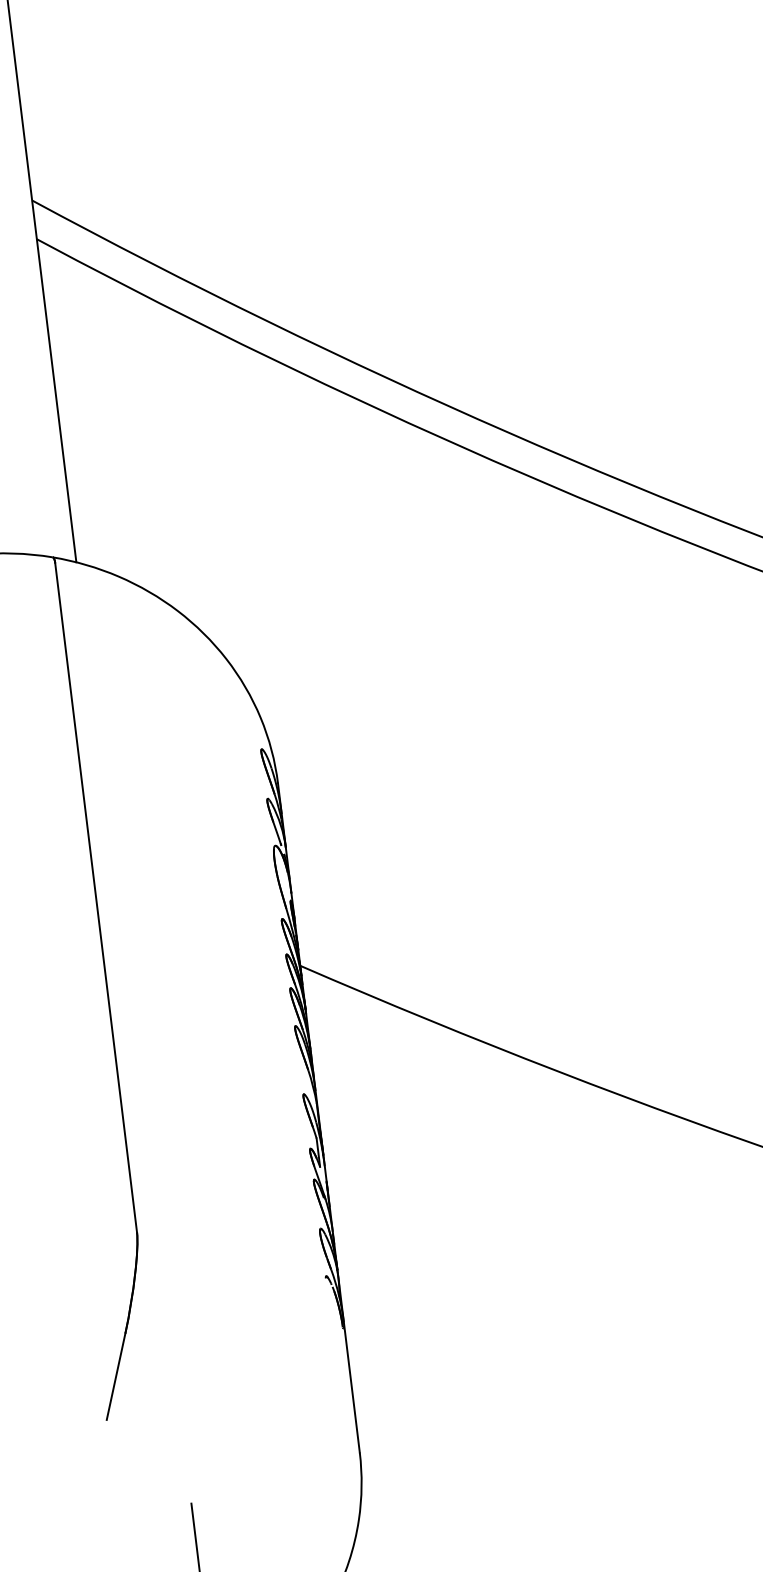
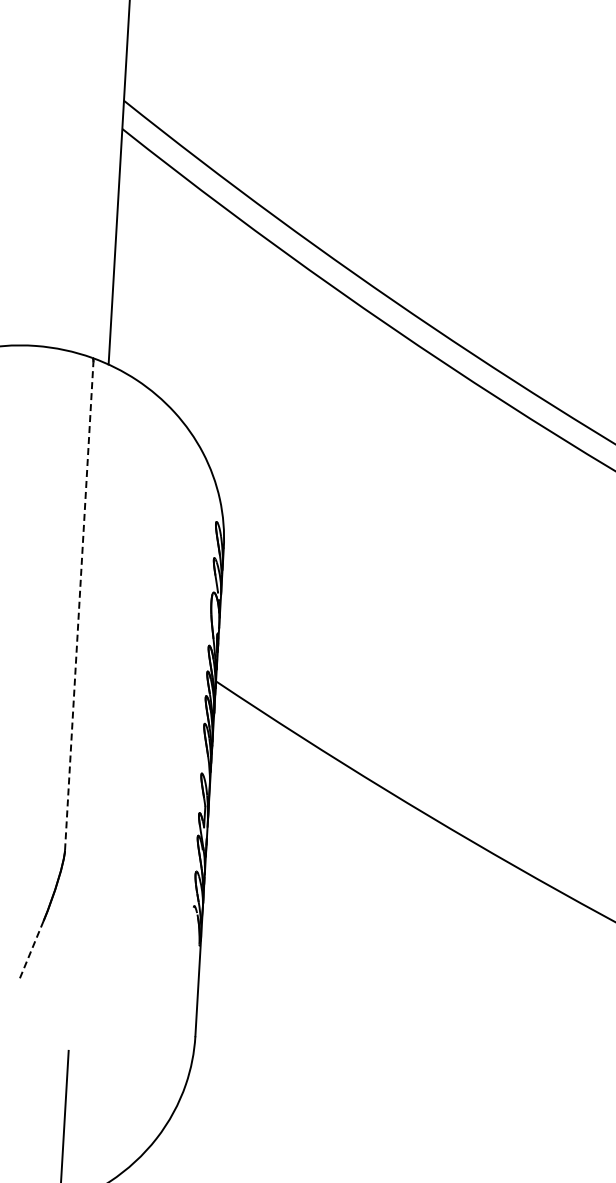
line: (96, 896) -> (79, 605), solid -> dashed
line: (116, 1377) -> (31, 951), solid -> dashed

